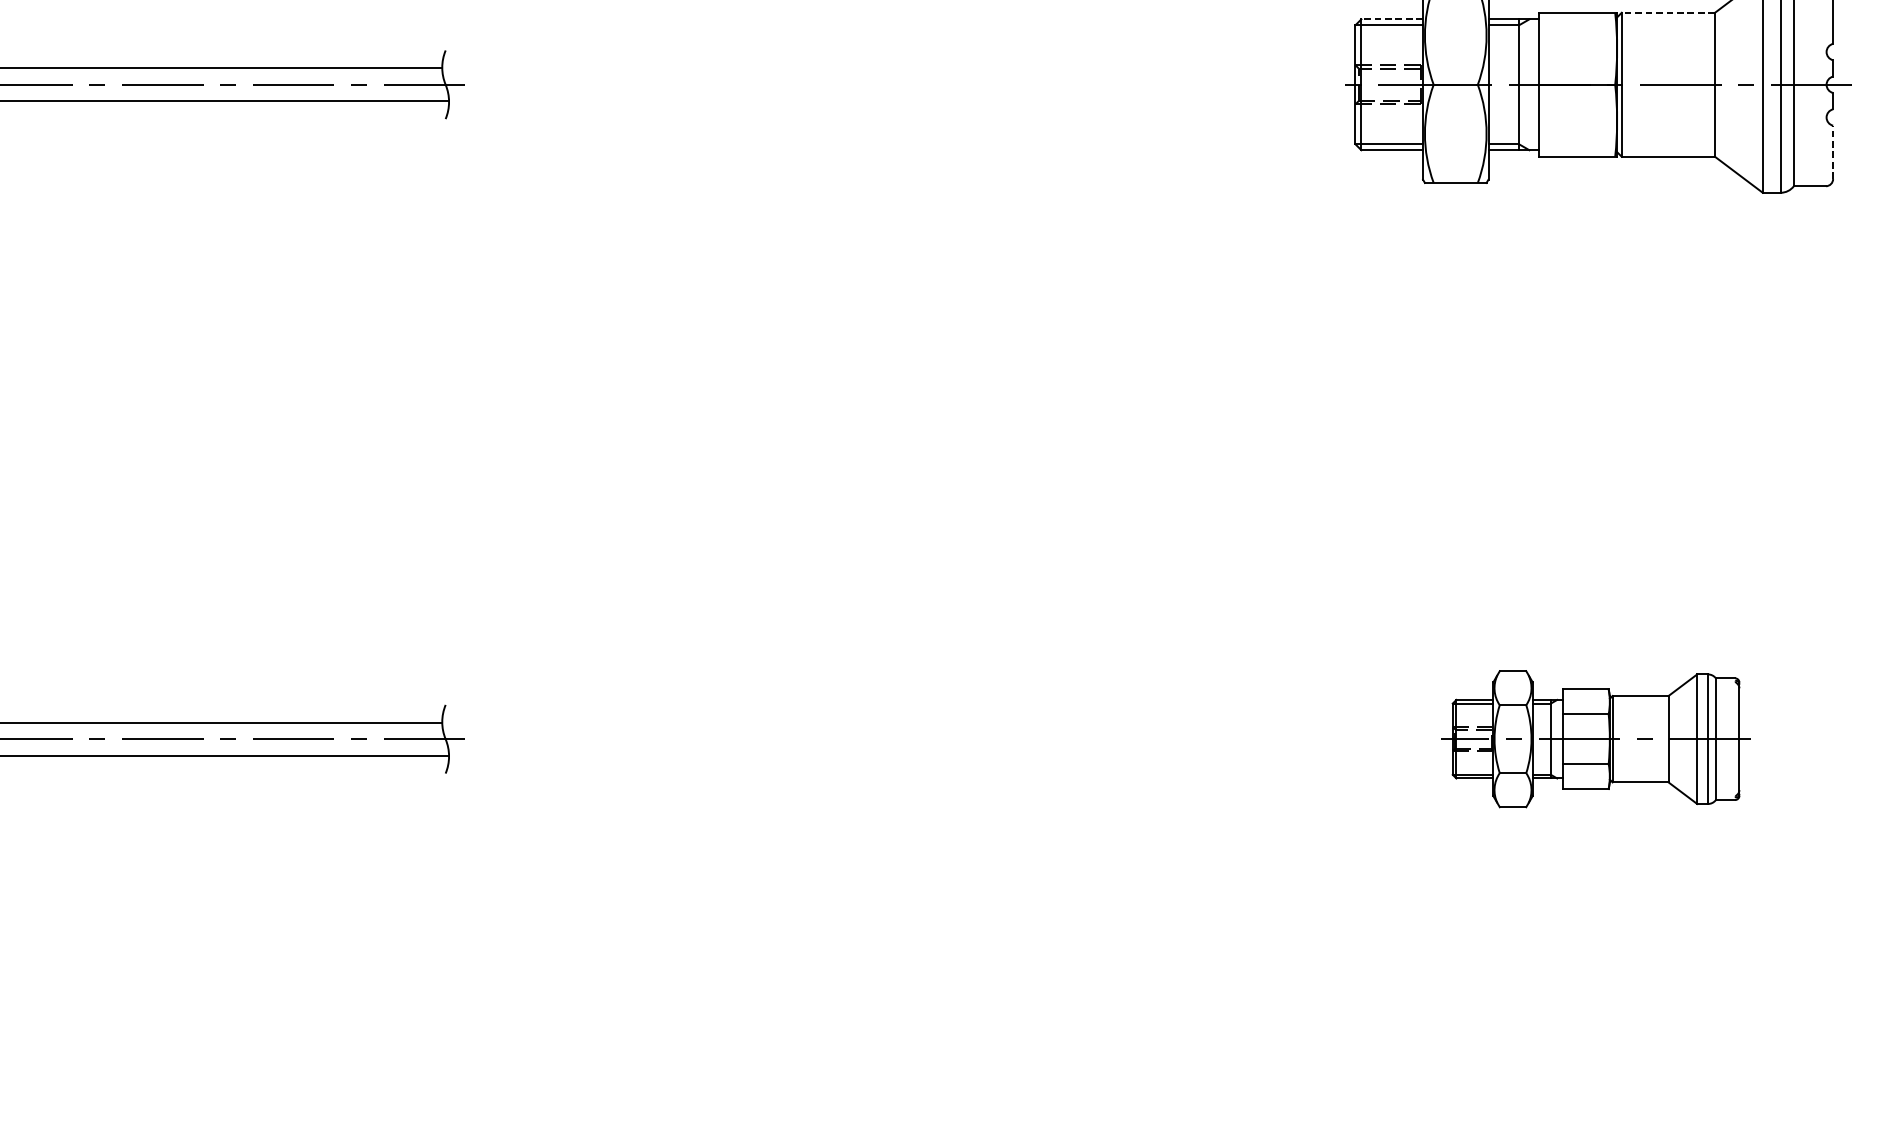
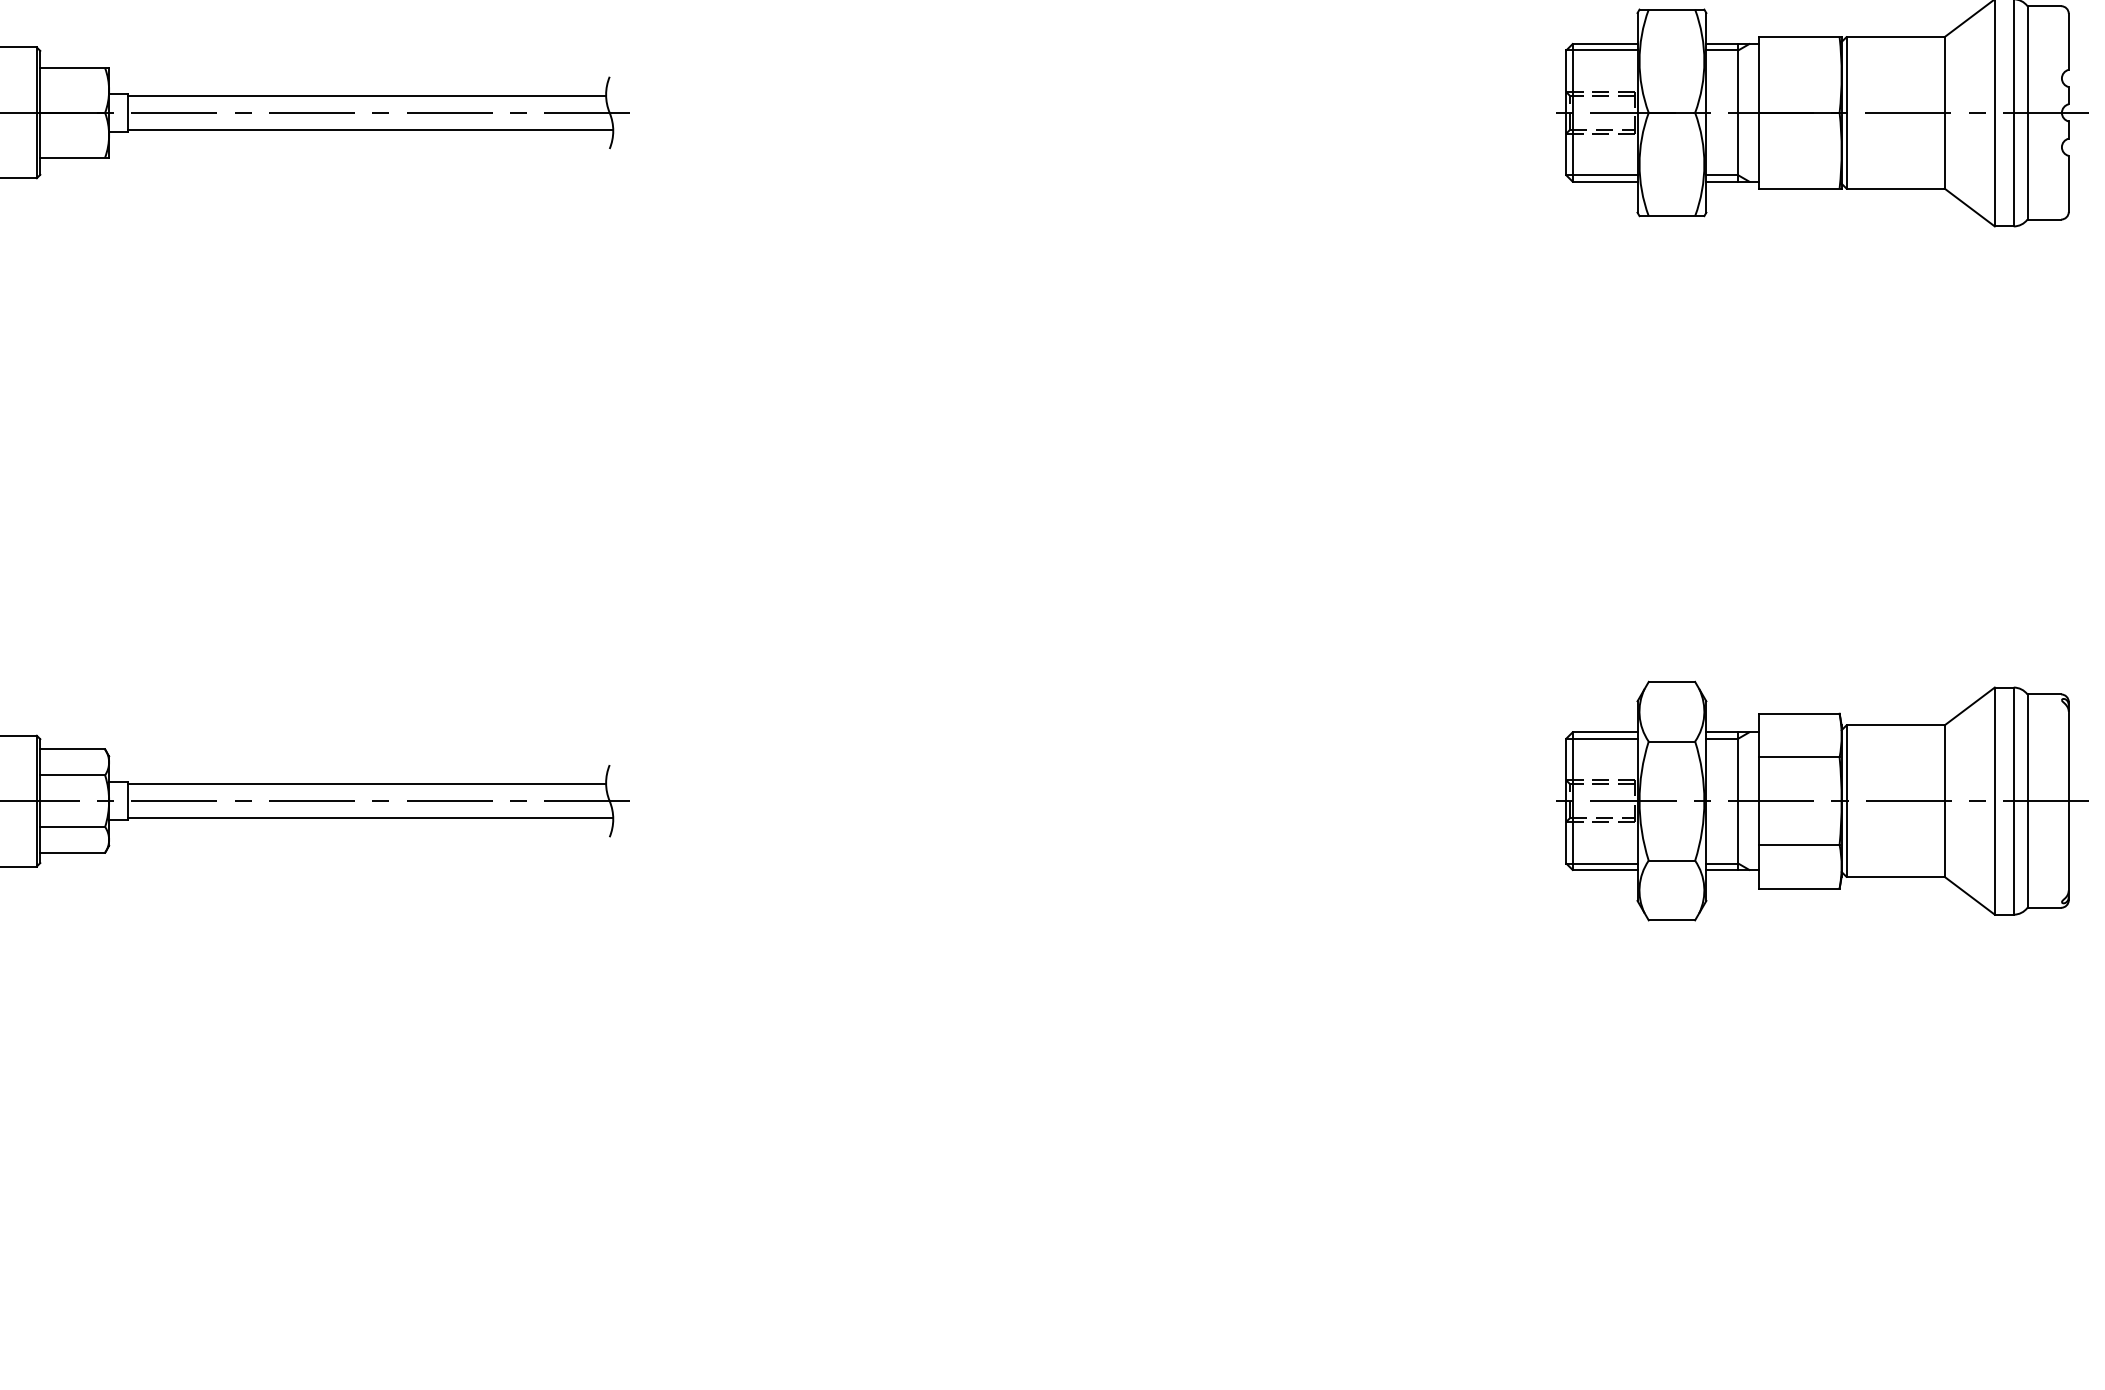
line: (1668, 13) -> (1895, 37), dashed -> solid
line: (1391, 19) -> (1604, 44), dashed -> solid
line: (1832, 151) -> (2068, 183), dashed -> solid
part: (1598, 738) -> (1822, 800), size x1.67

